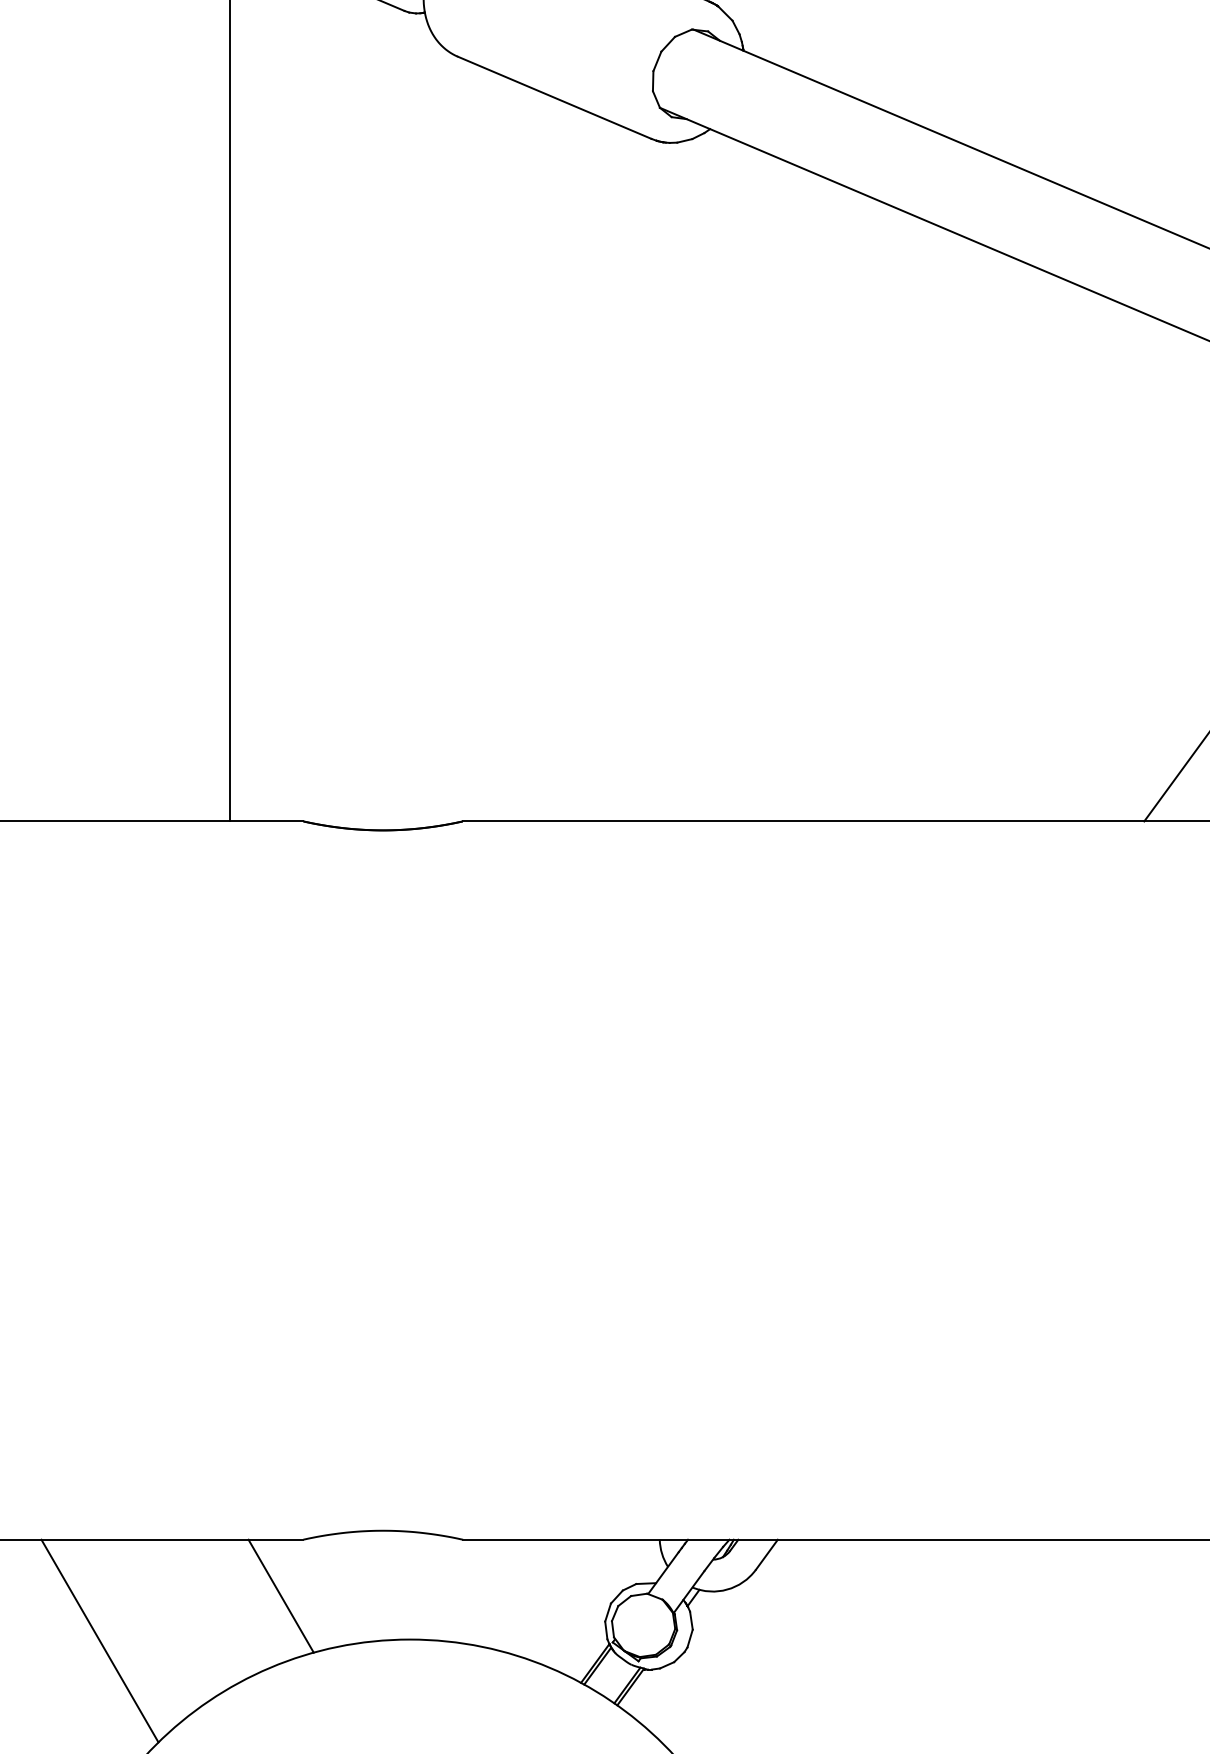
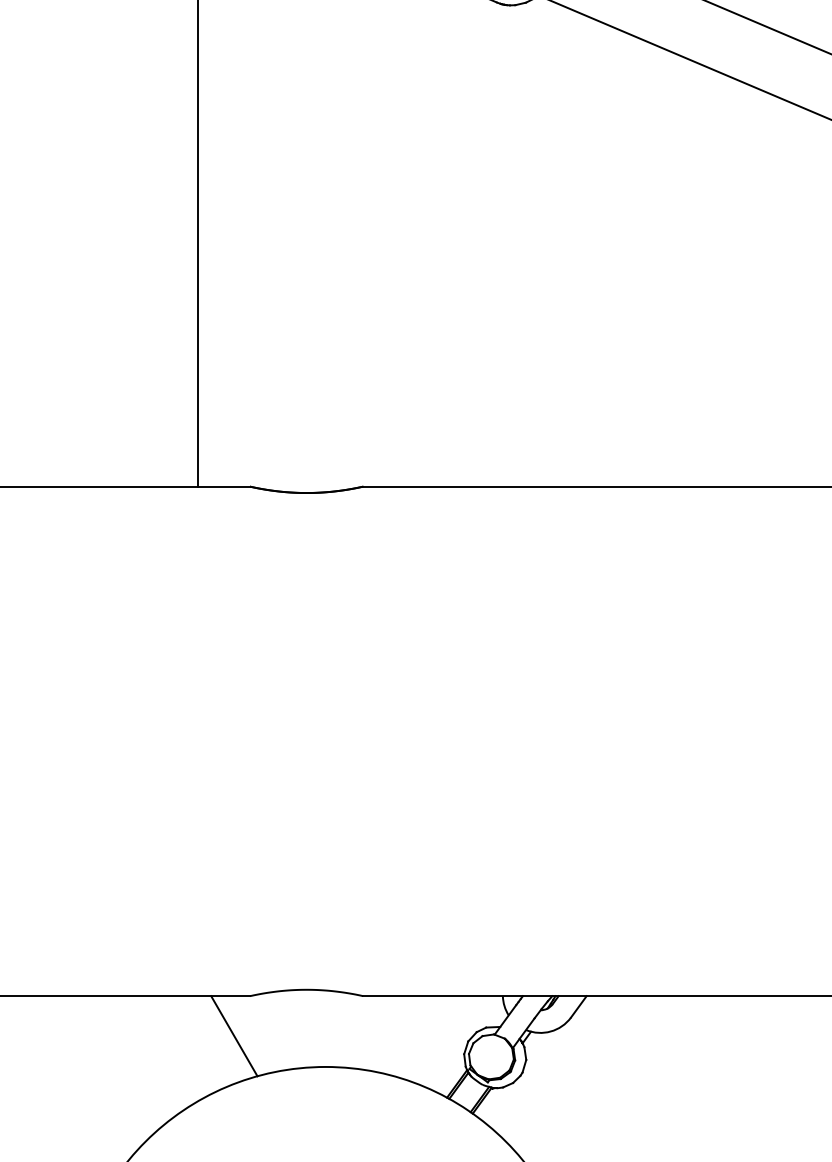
line: (99, 1640) -> (105, 1067), removed

